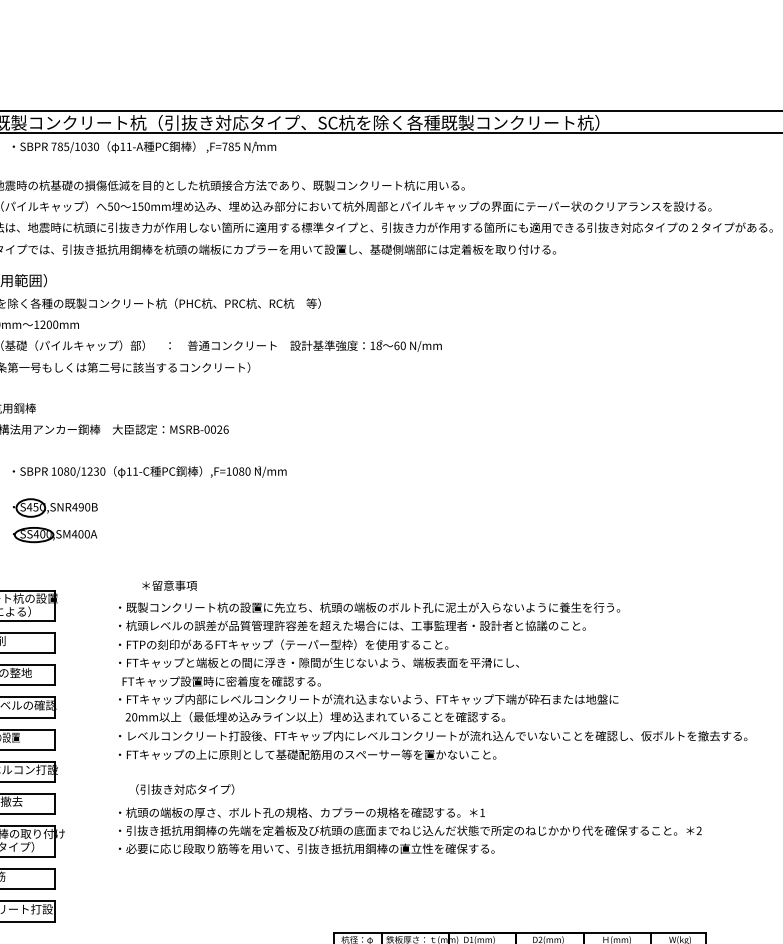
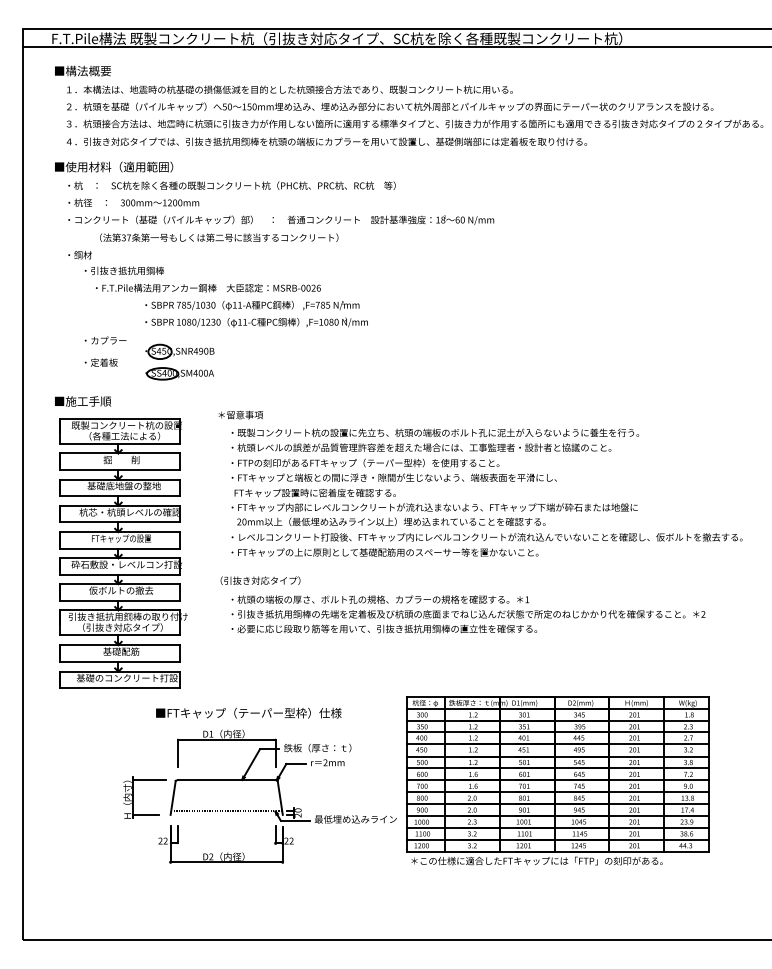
text: (144, 147) -> (252, 305), moved
text: (169, 585) -> (240, 414), moved
text: (185, 789) -> (260, 580), moved

